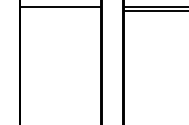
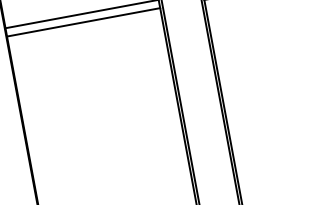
line: (60, 11) -> (83, 22), added

